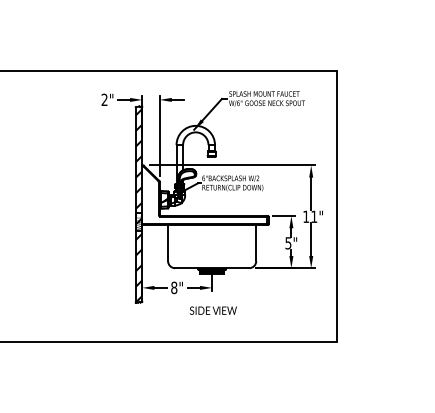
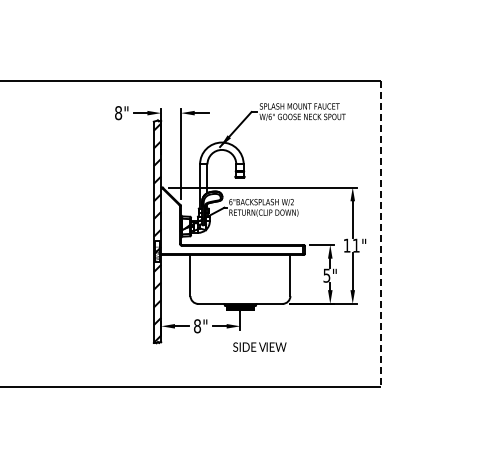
text: (104, 100) -> (118, 113), 2" -> 8"
line: (336, 206) -> (381, 234), solid -> dashed
text: (213, 310) -> (259, 346), moved

